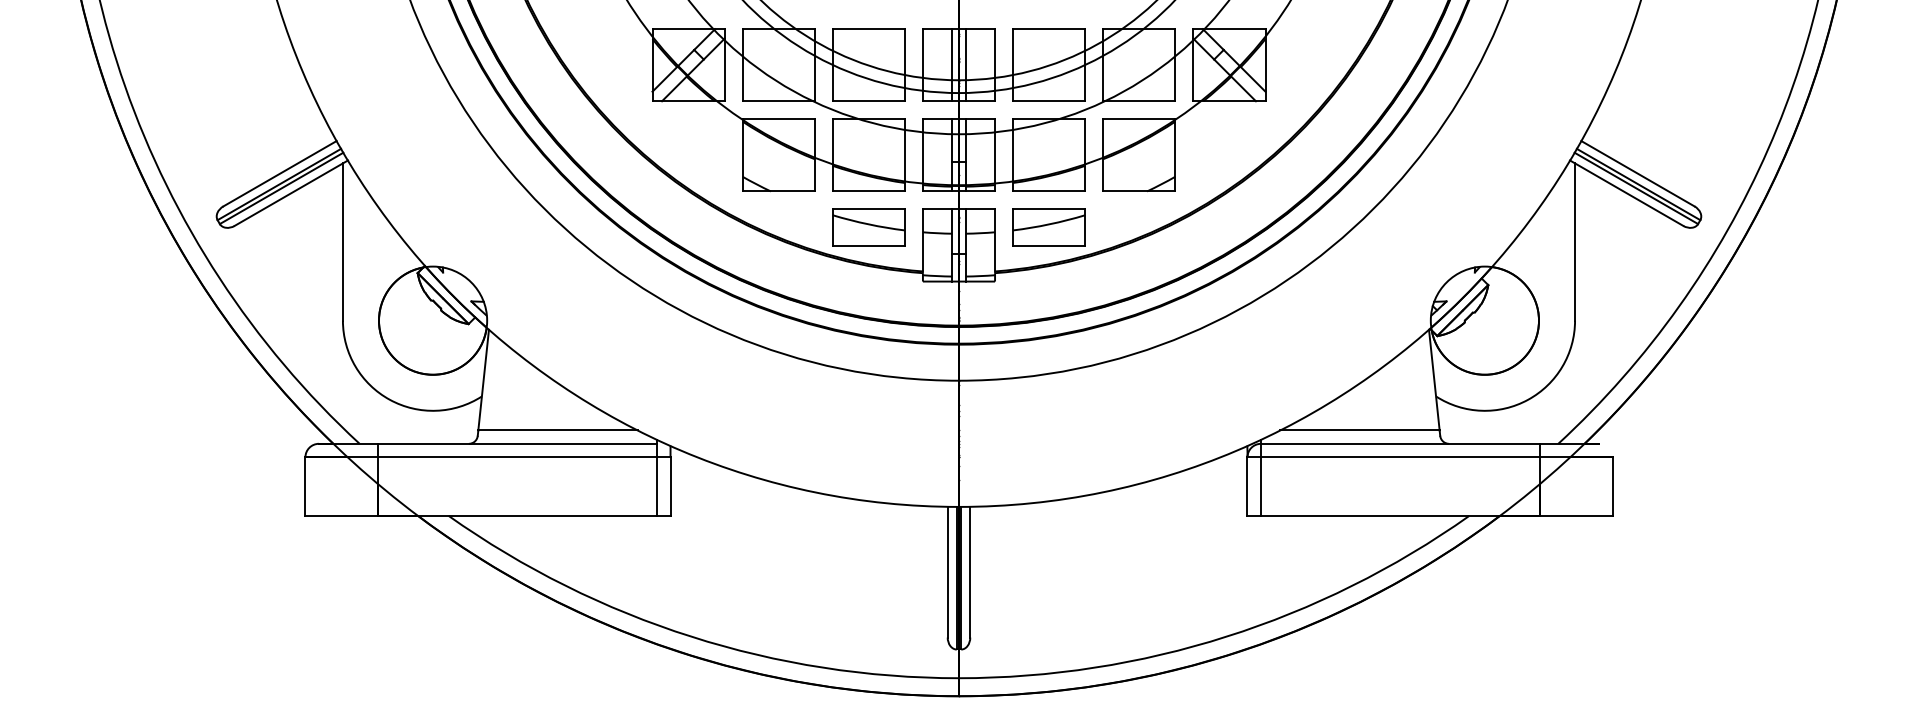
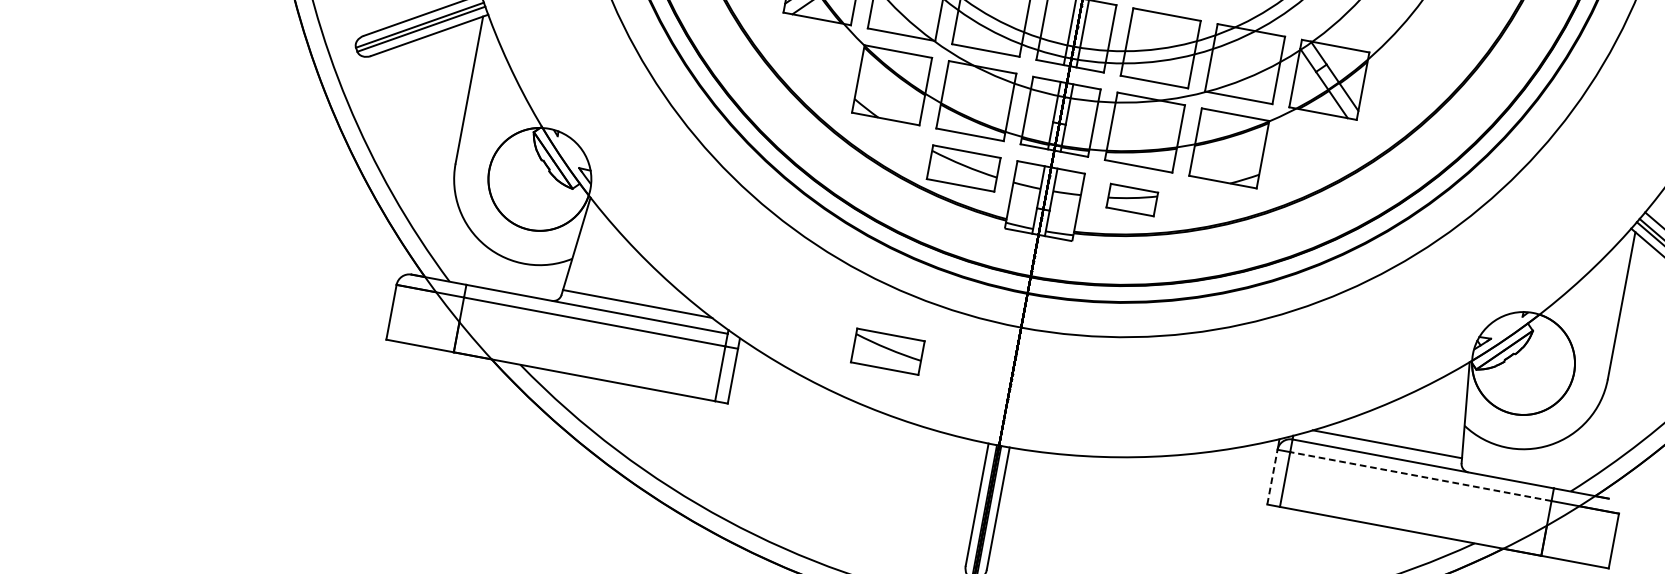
part: (1048, 227) -> (1131, 199), size x0.7
part: (825, 431) -> (887, 351), added
line: (1400, 457) -> (1420, 476), solid -> dashed
line: (1247, 486) -> (1272, 477), solid -> dashed

